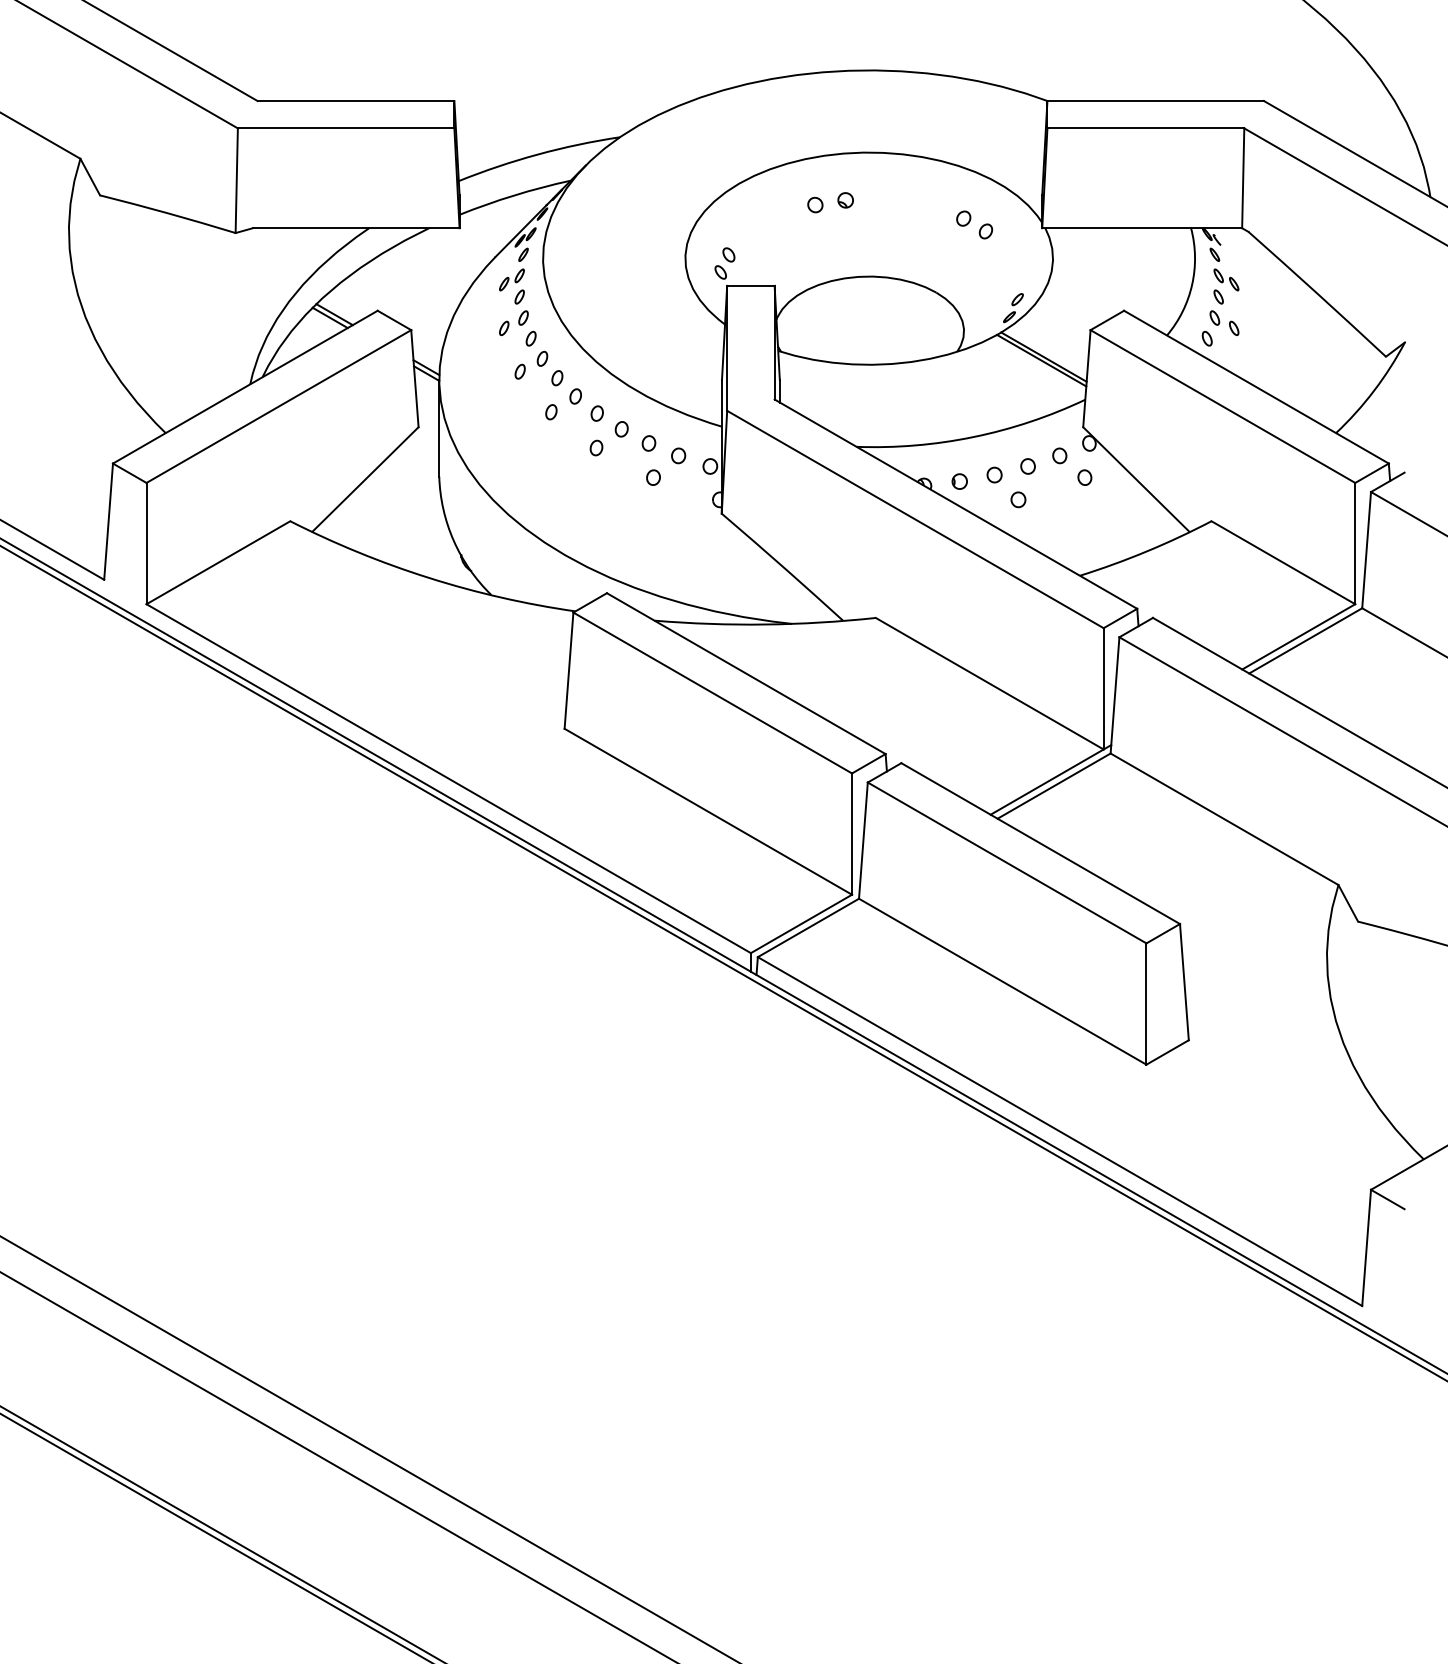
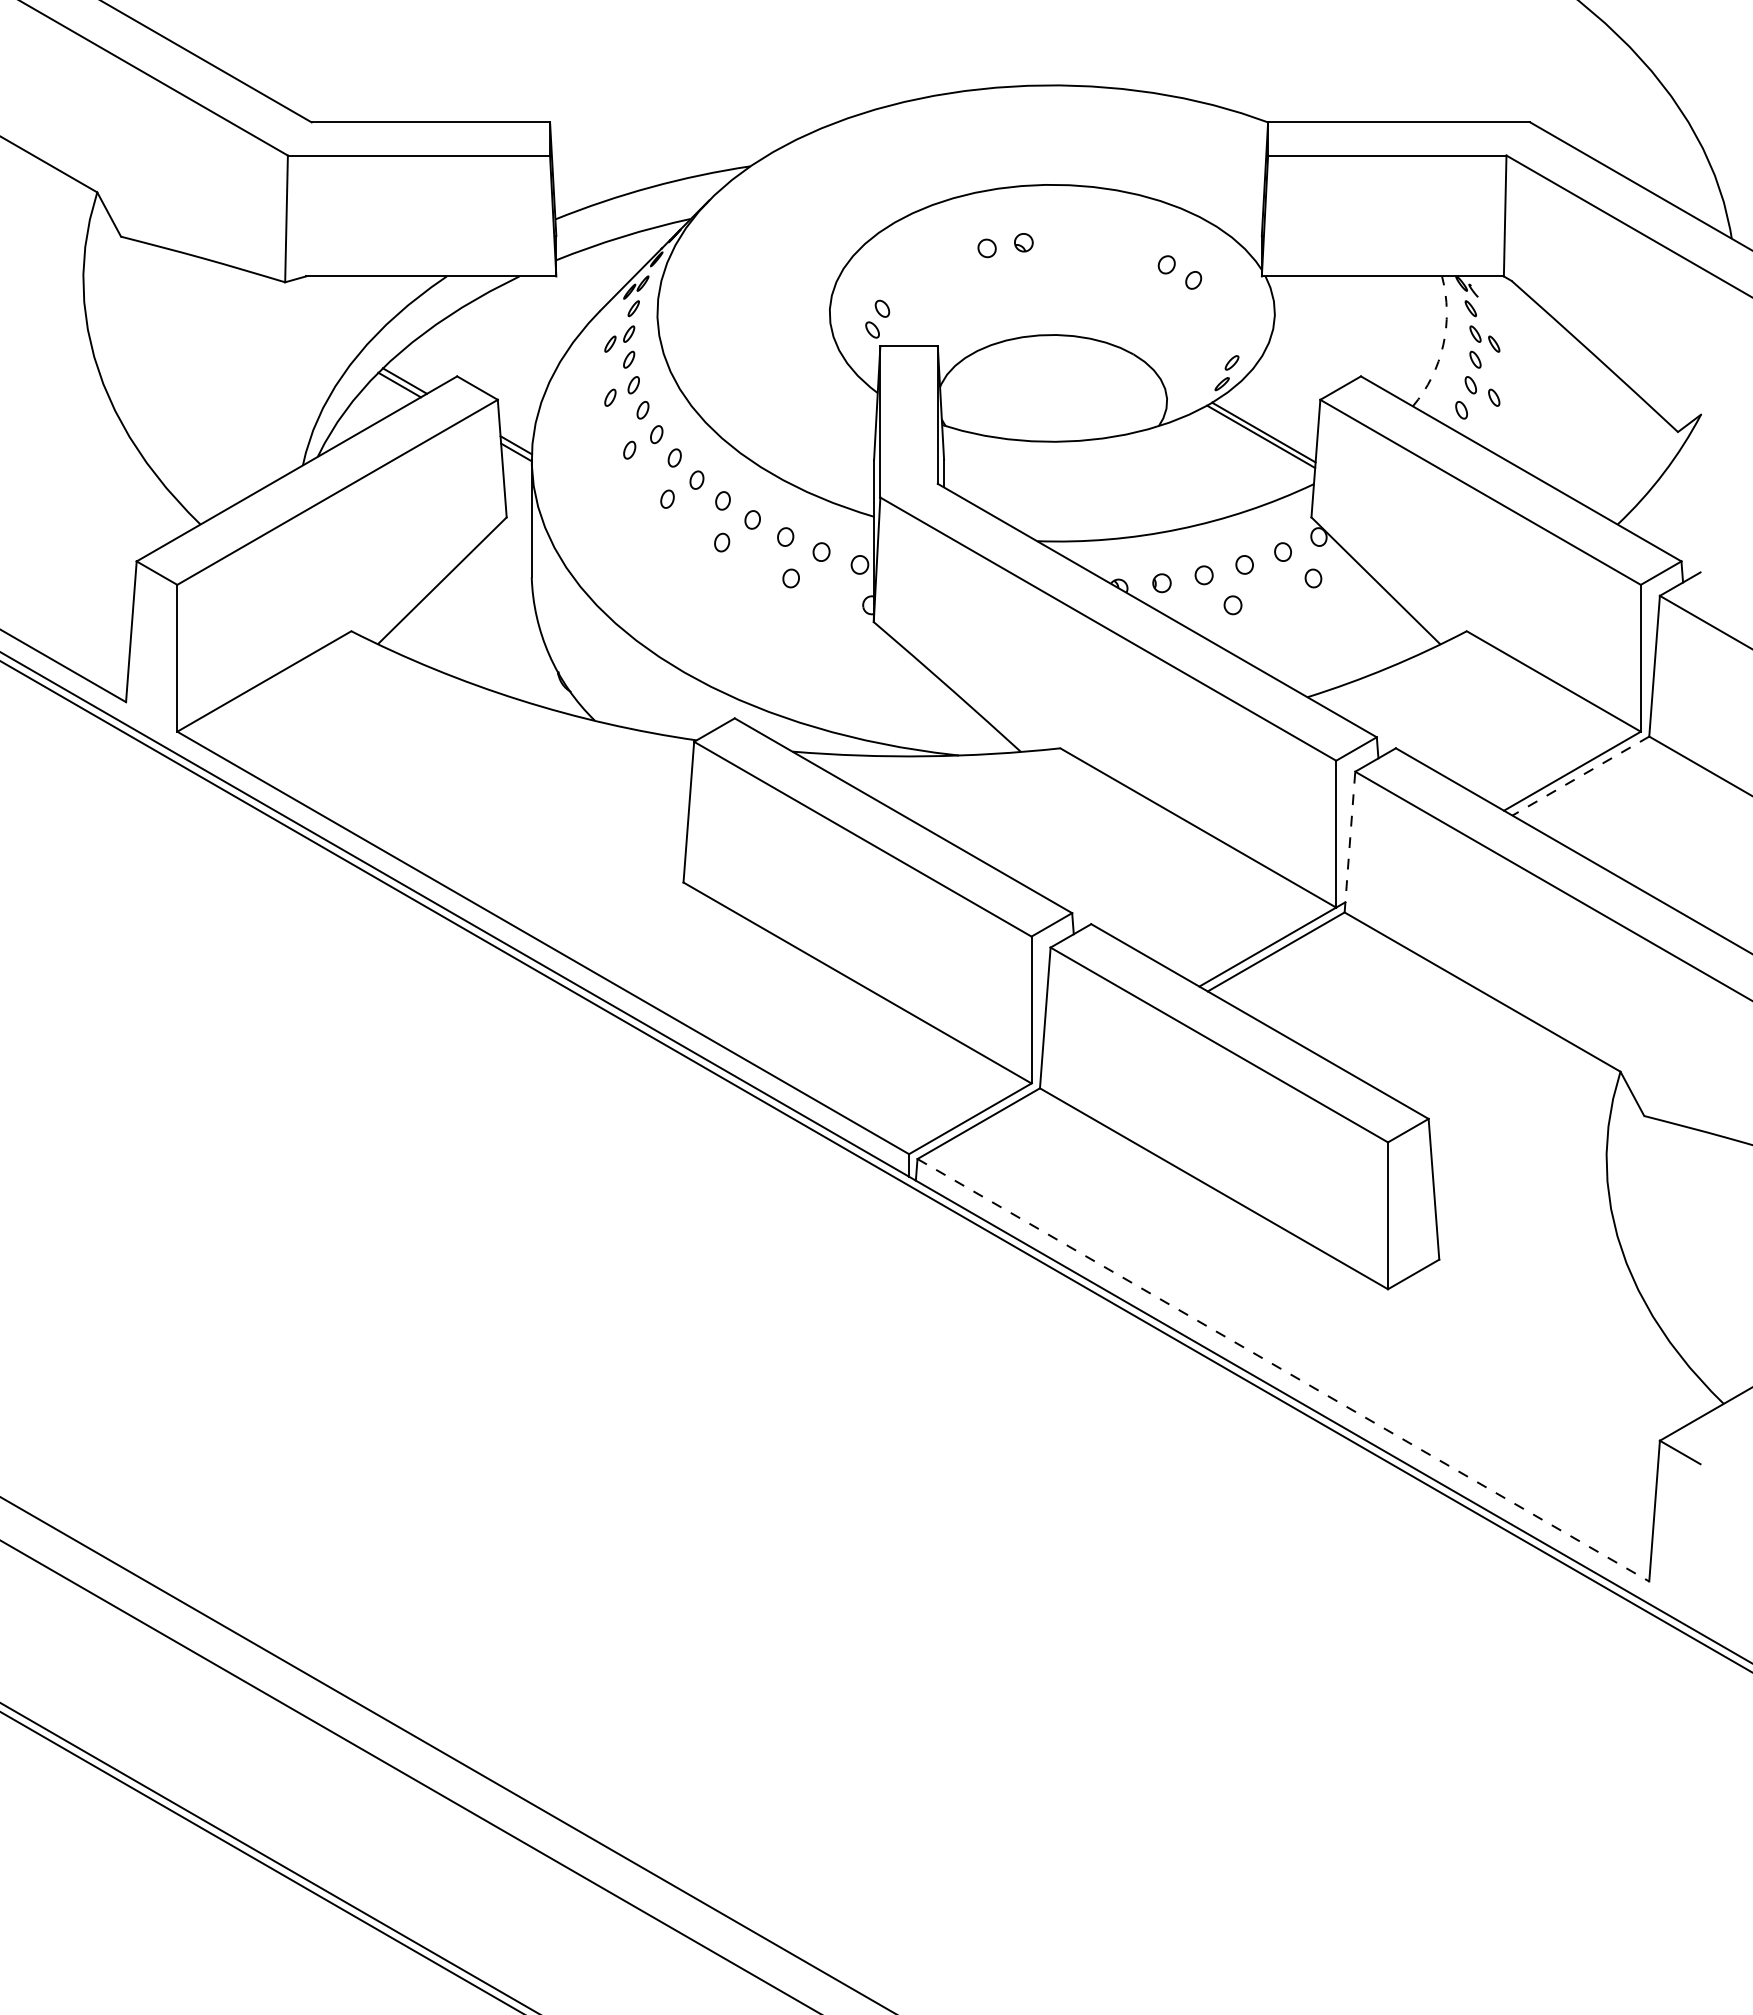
arc: (1192, 284) -> (1443, 344), solid -> dashed
line: (1305, 641) -> (1580, 776), solid -> dashed
line: (1114, 695) -> (1349, 842), solid -> dashed
line: (1060, 1131) -> (1283, 1370), solid -> dashed

